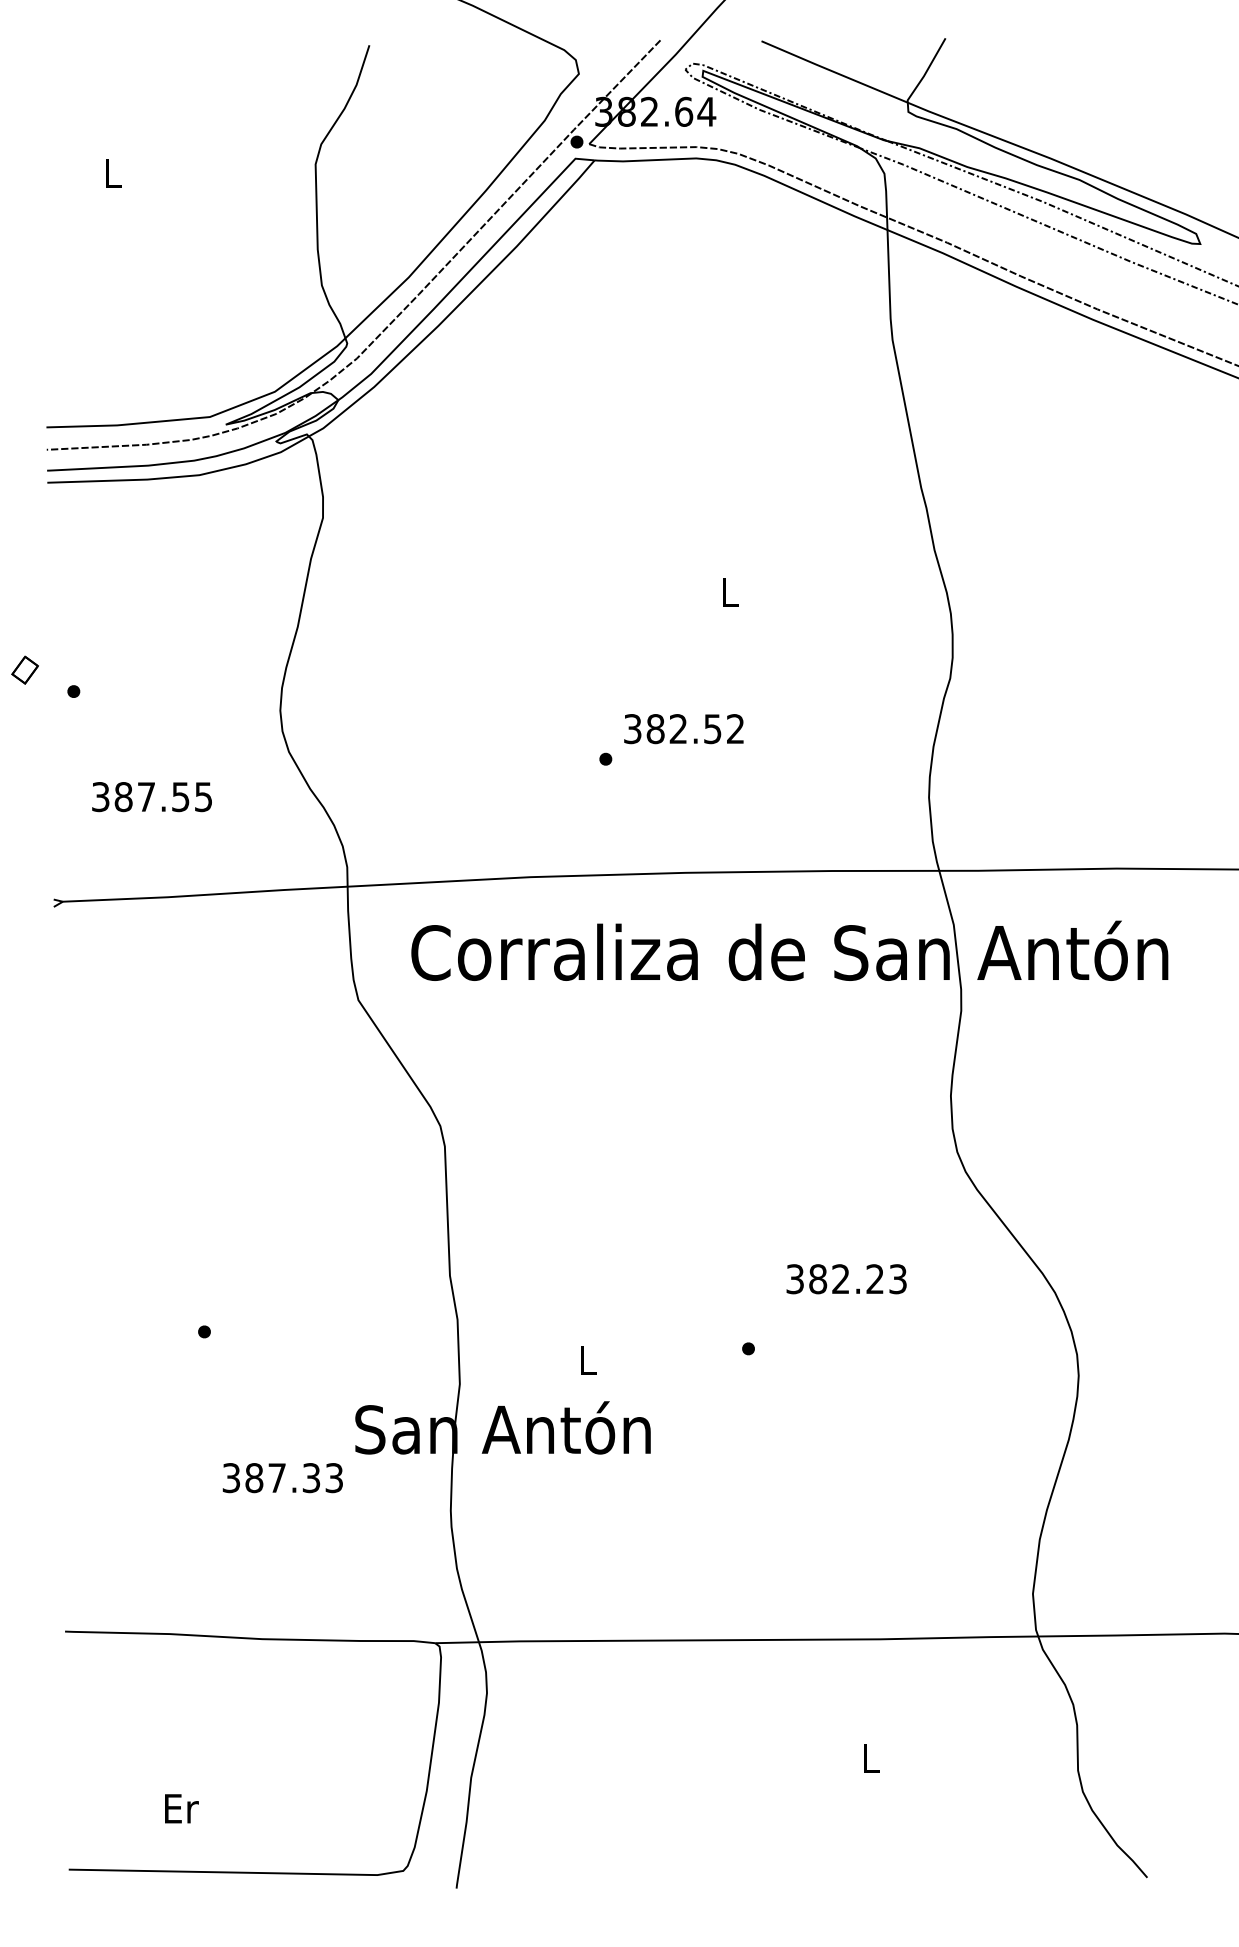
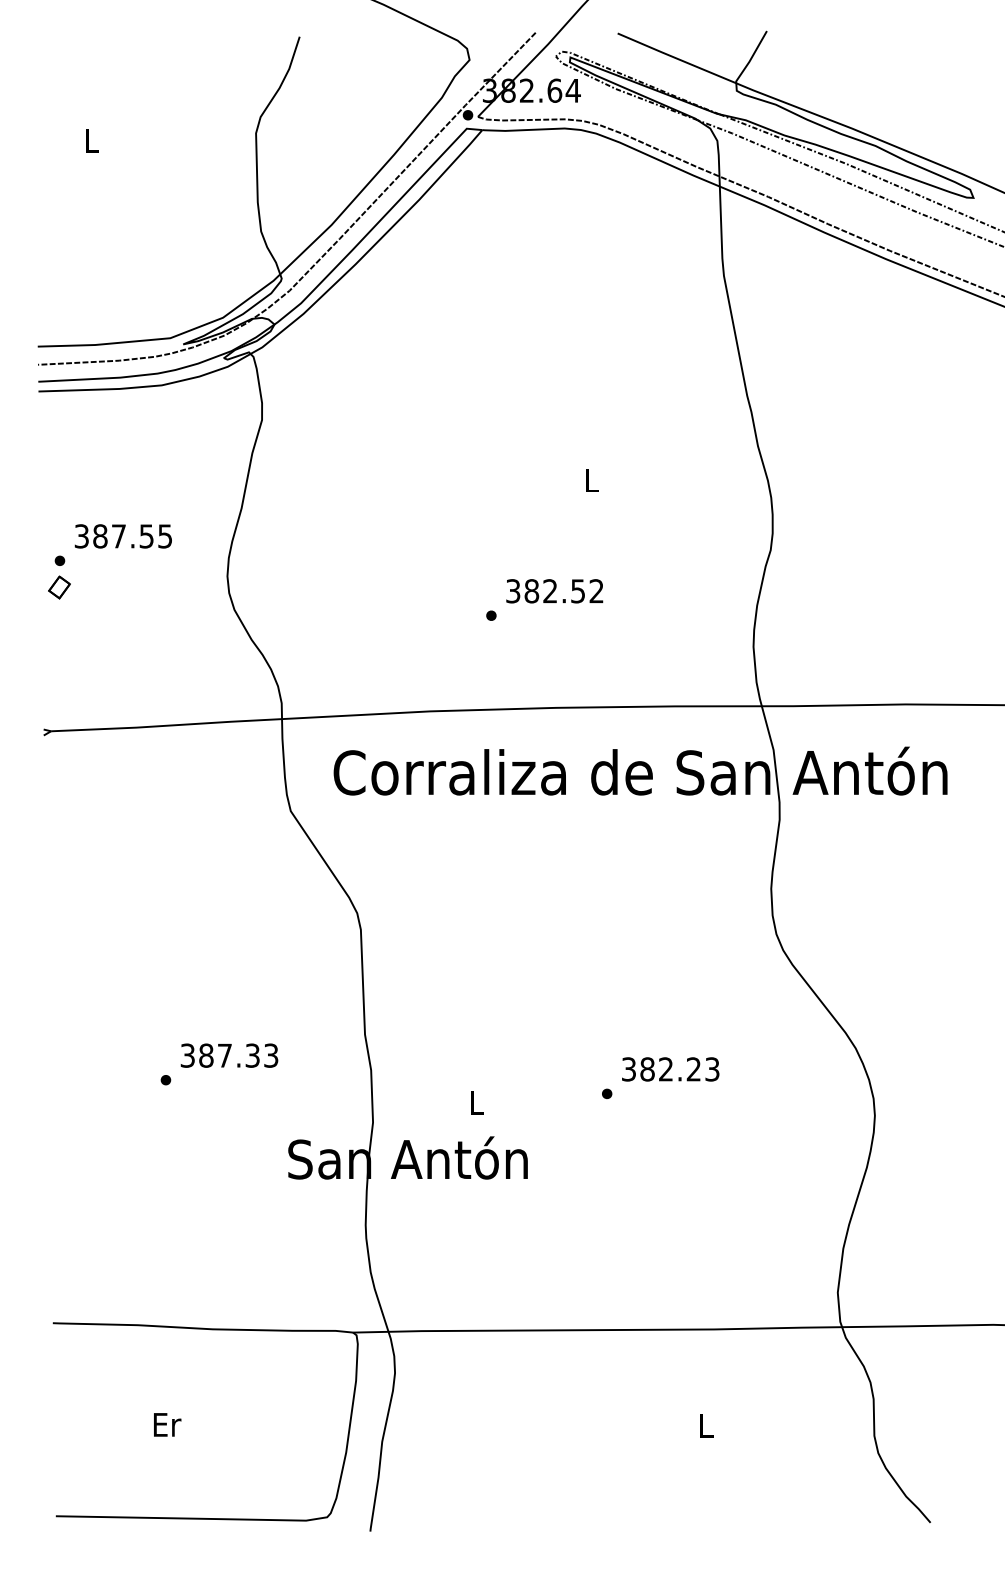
part: (25, 670) -> (59, 587), moved
text: (150, 797) -> (122, 536), moved
text: (846, 1279) -> (670, 1069), moved
text: (282, 1477) -> (229, 1055), moved
text: (181, 1808) -> (167, 1424), moved

